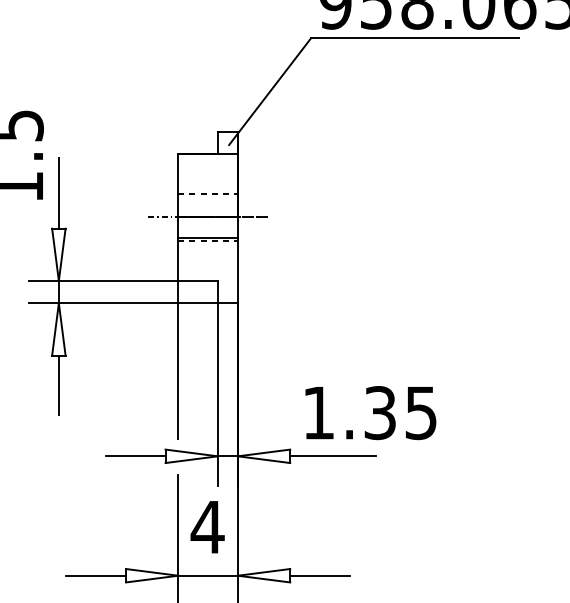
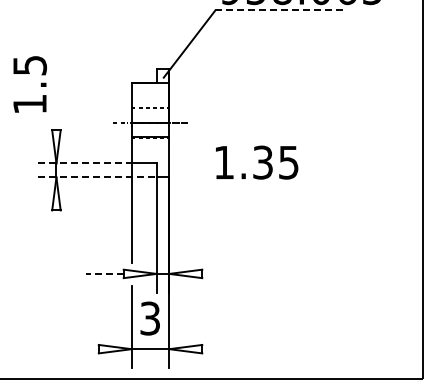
line: (415, 38) -> (281, 10), solid -> dashed
line: (58, 192) -> (56, 107), removed
line: (104, 281) -> (85, 163), solid -> dashed
line: (123, 303) -> (97, 177), solid -> dashed
line: (58, 385) -> (56, 229), removed
text: (371, 412) -> (257, 162), moved
line: (135, 455) -> (104, 273), solid -> dashed
line: (333, 455) -> (229, 273), removed
text: (206, 527) -> (149, 318), 4 -> 3
line: (95, 576) -> (79, 349), removed
line: (319, 576) -> (220, 349), removed

